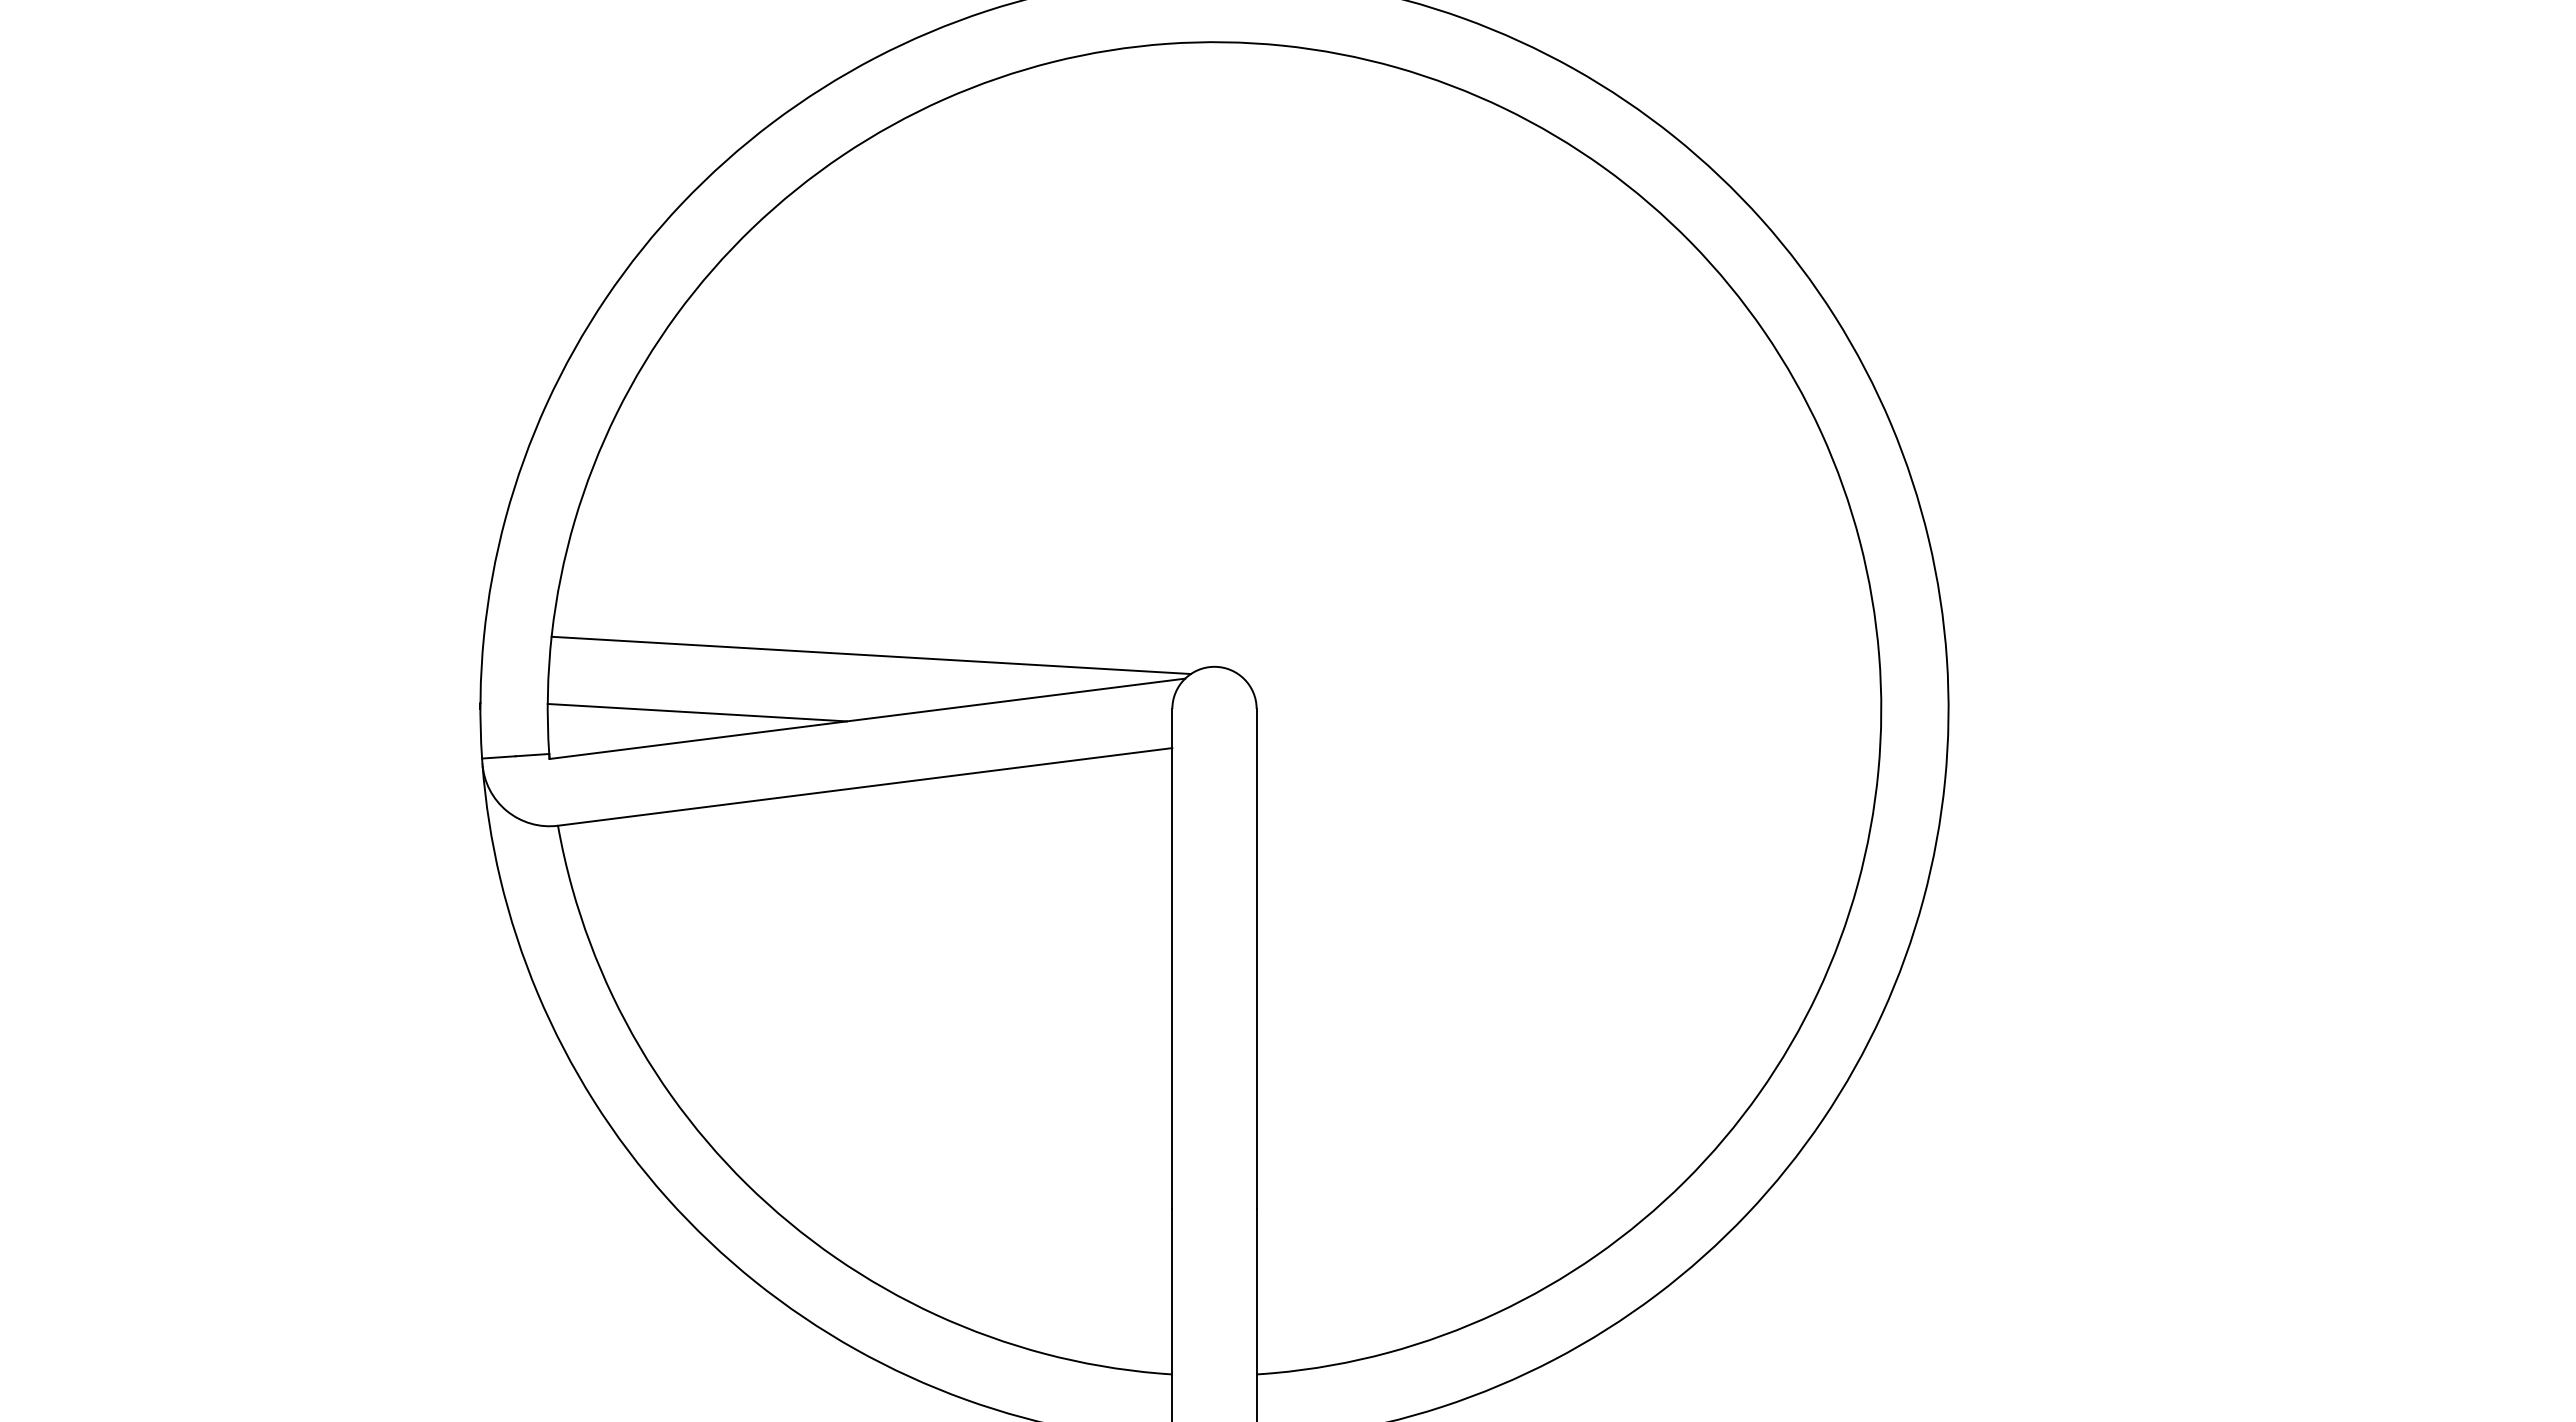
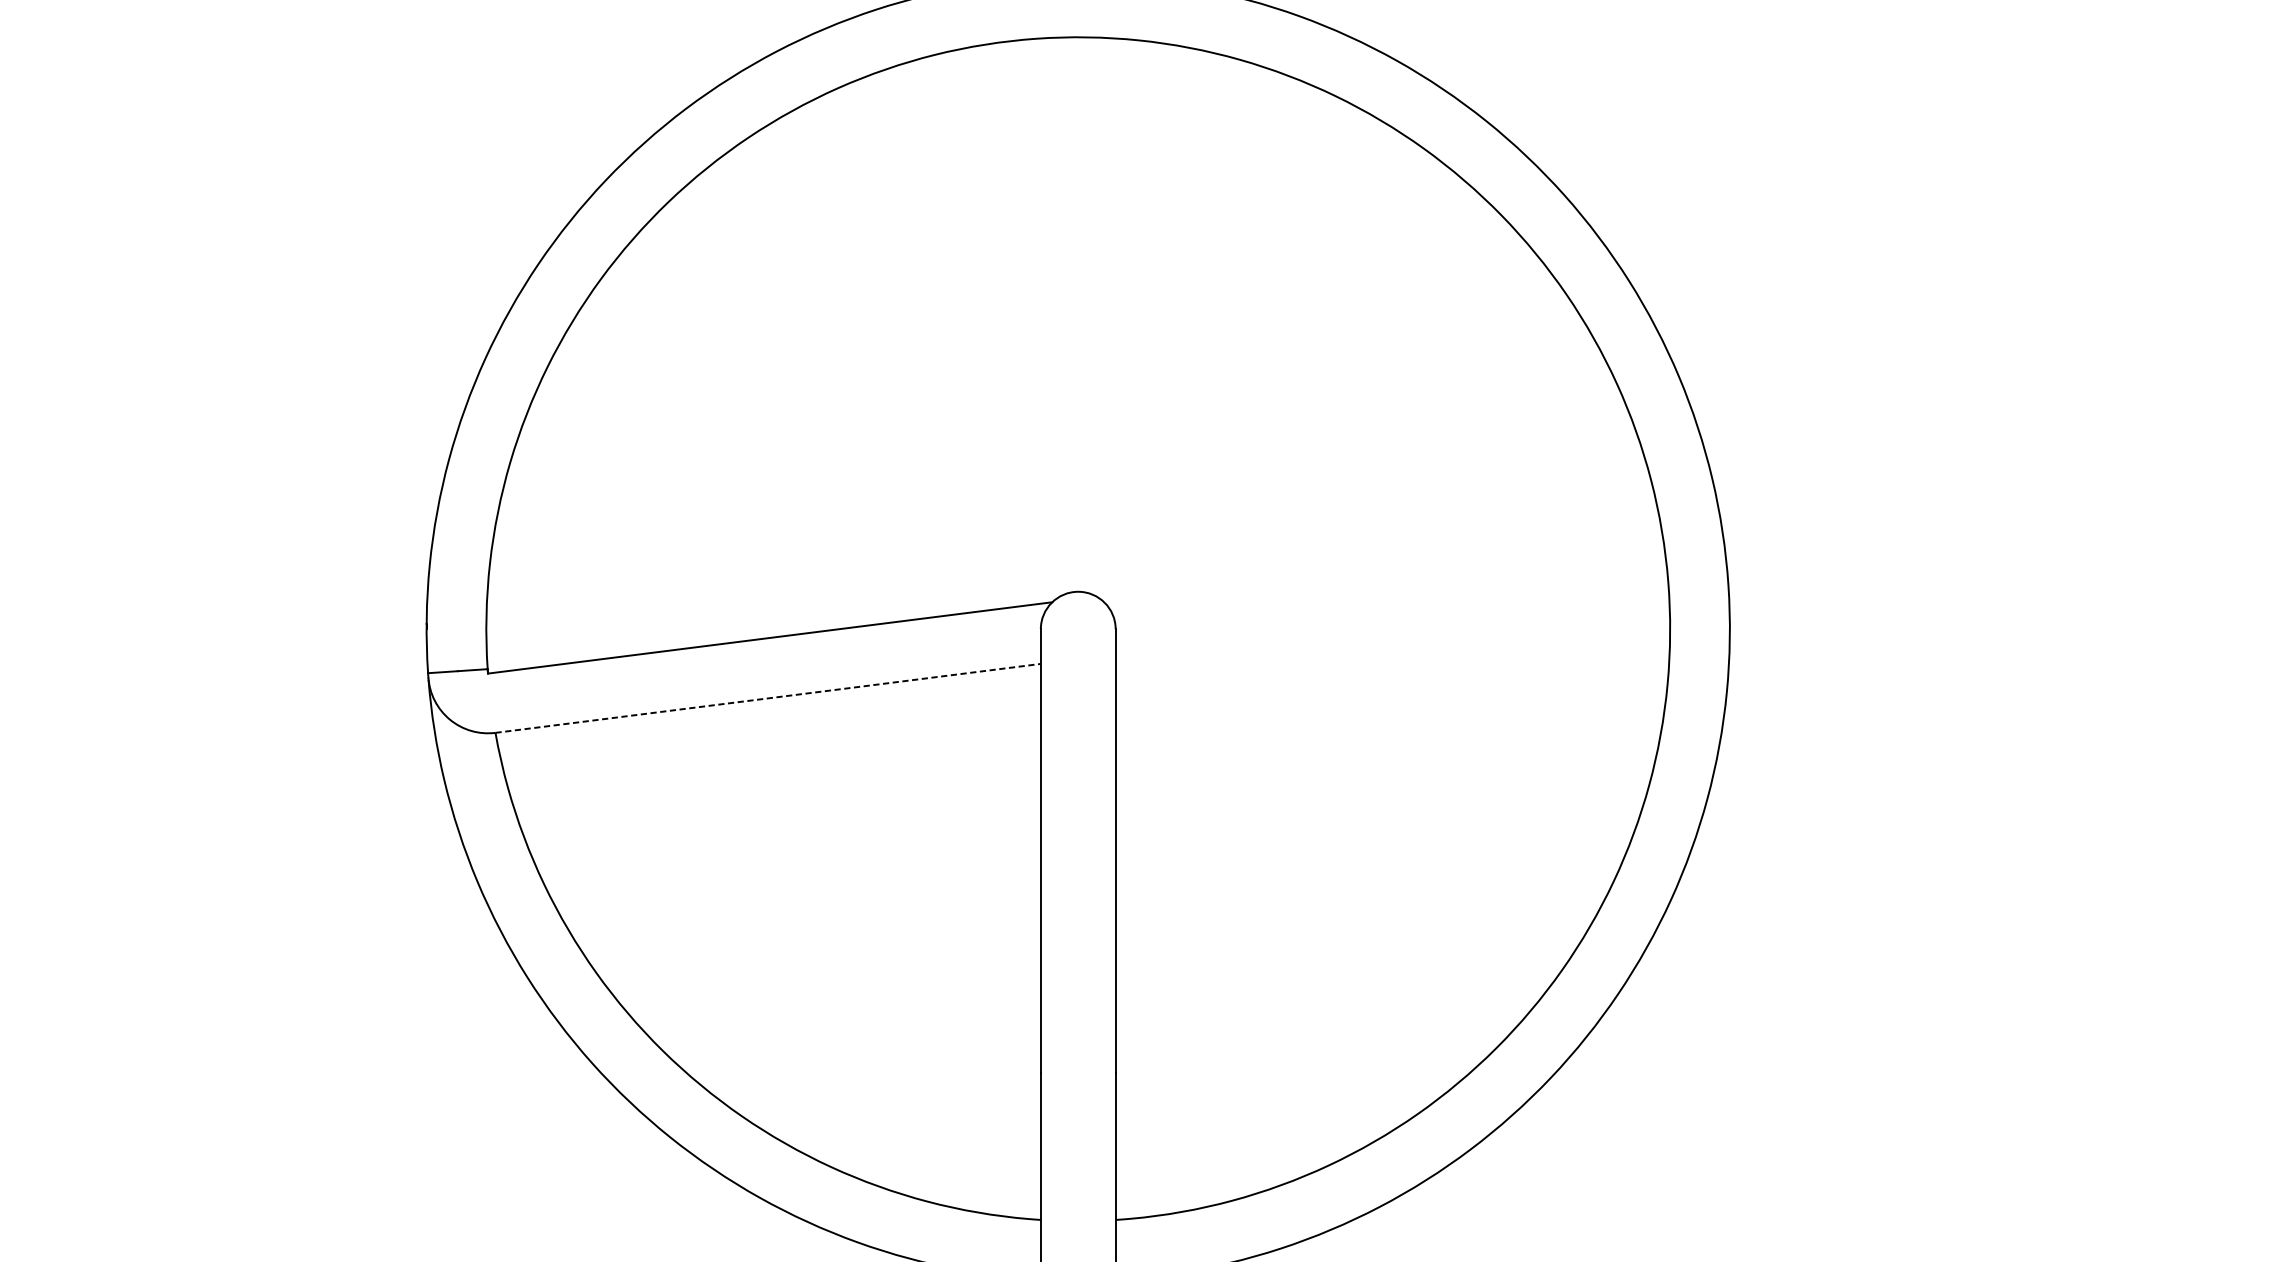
line: (870, 655) -> (772, 581), removed
line: (696, 712) -> (618, 632), removed
line: (865, 786) -> (768, 698), solid -> dashed

